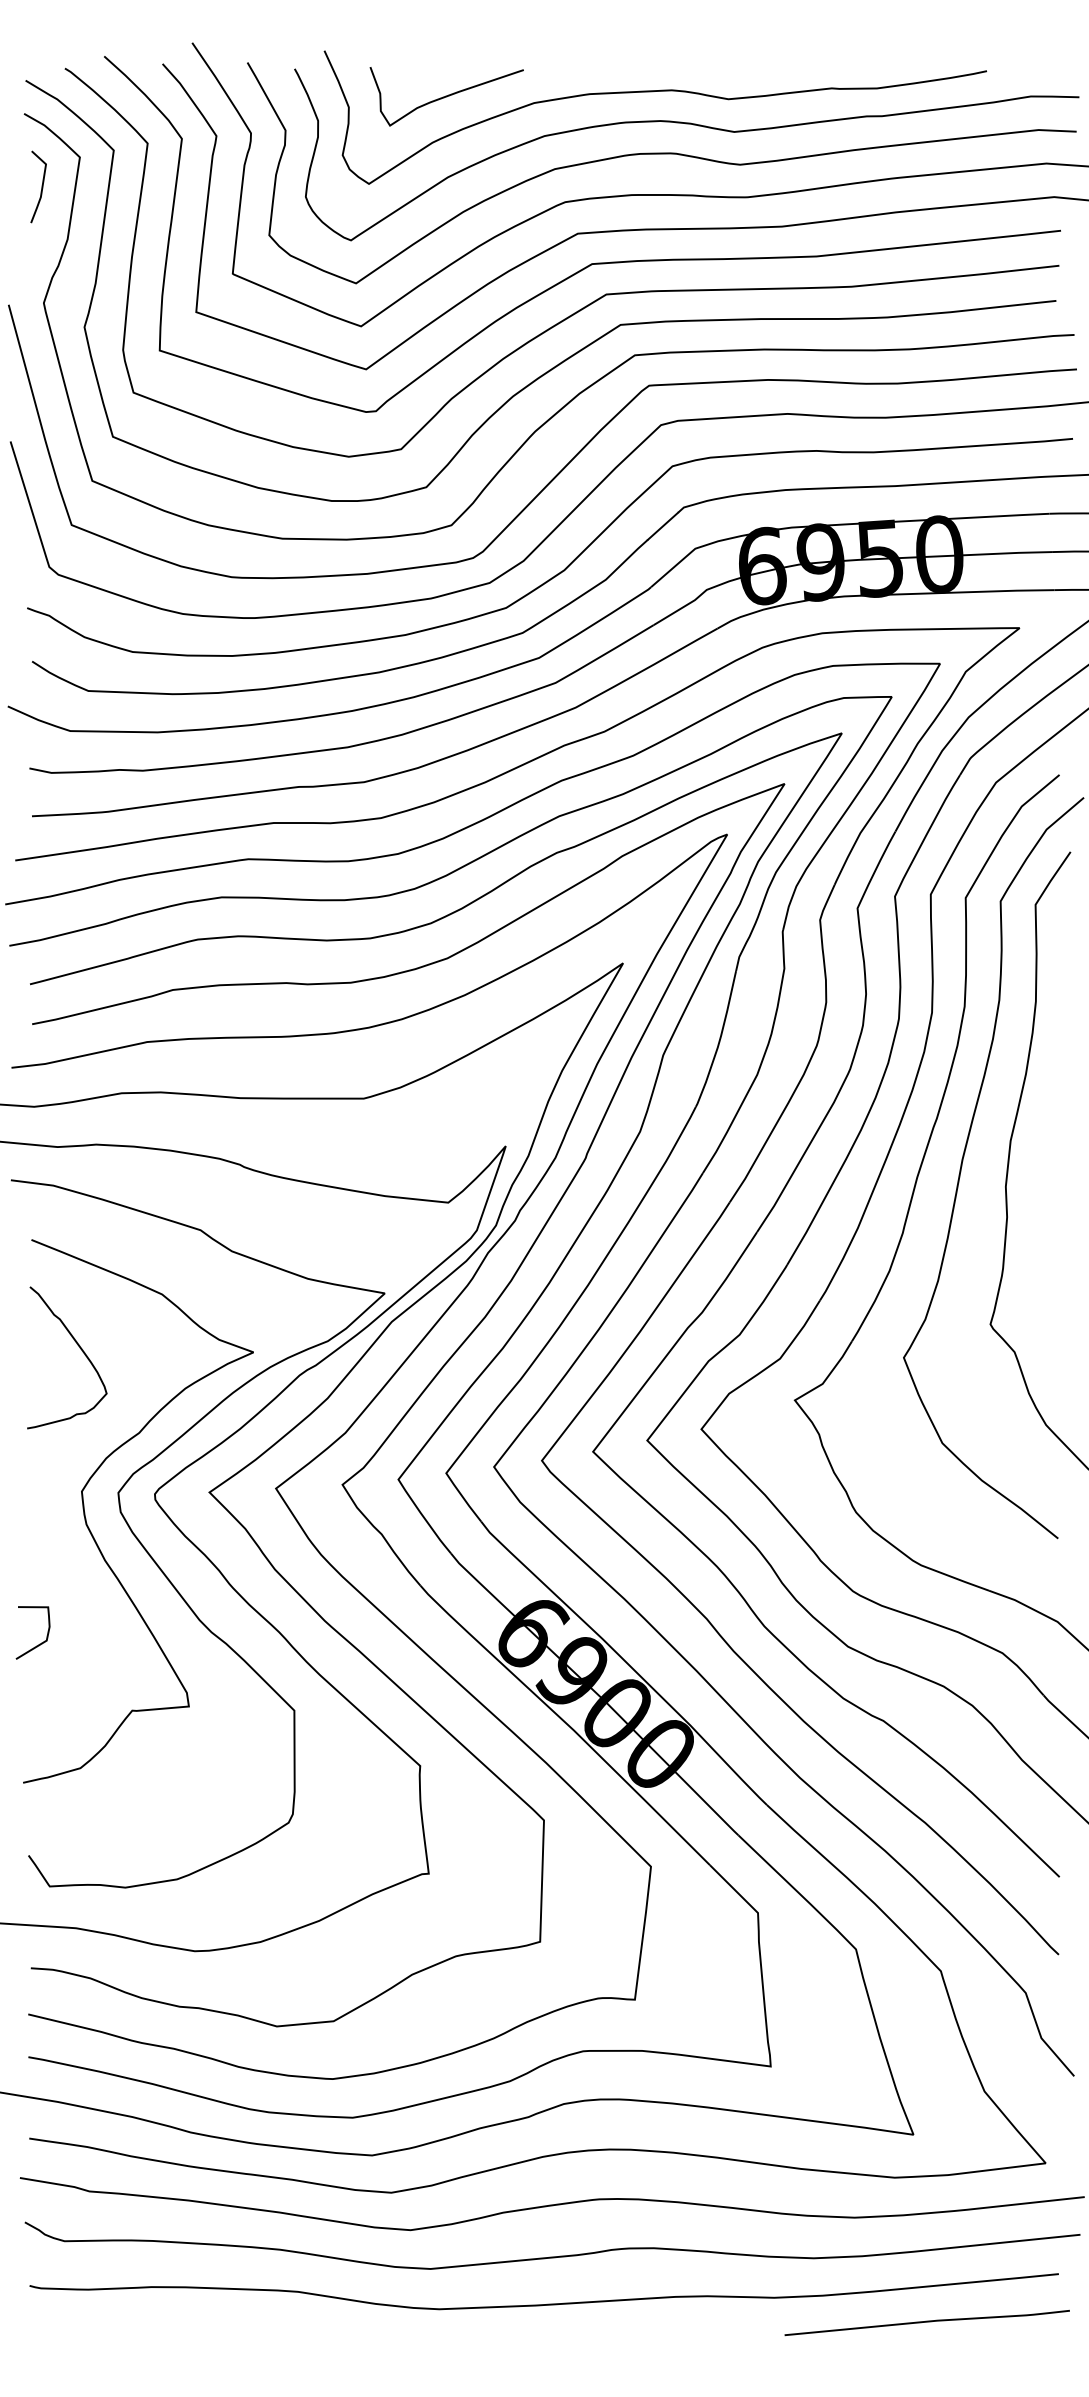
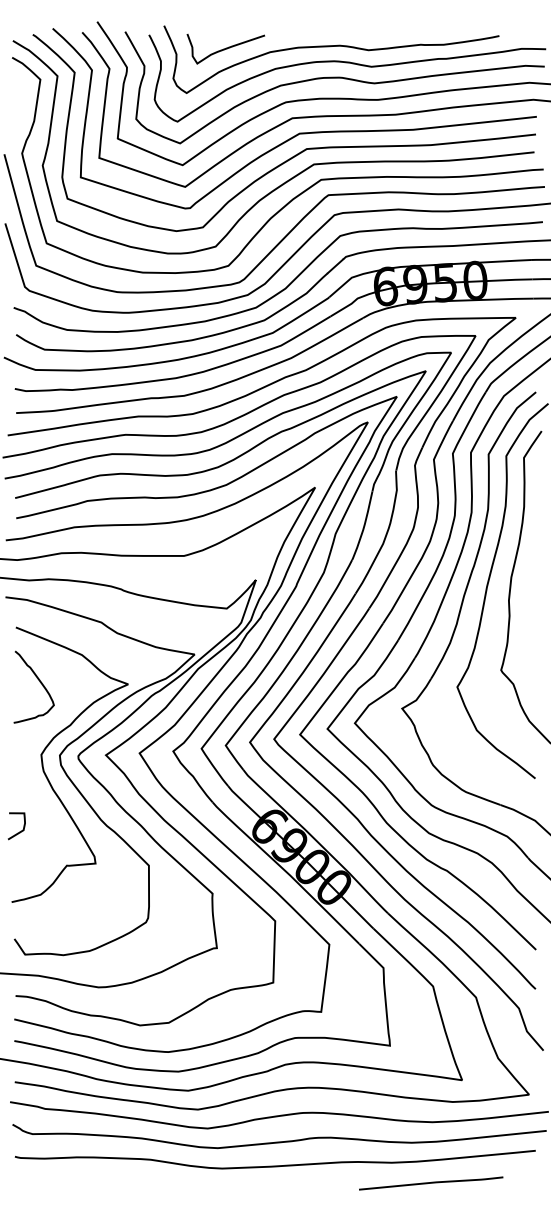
line: (40, 186) -> (20, 94), removed
curve: (927, 2322) -> (431, 1183), moved

